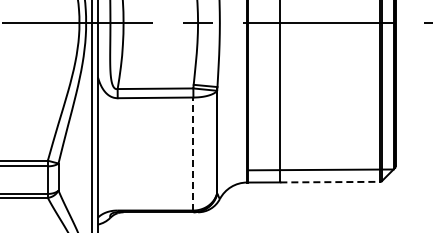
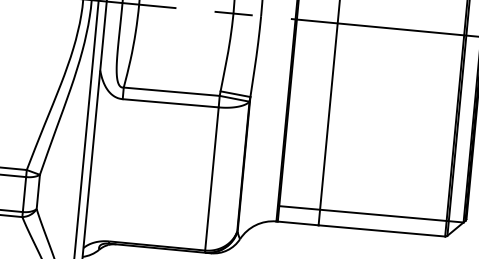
line: (193, 154) -> (211, 179), dashed -> solid
line: (330, 182) -> (382, 231), dashed -> solid

